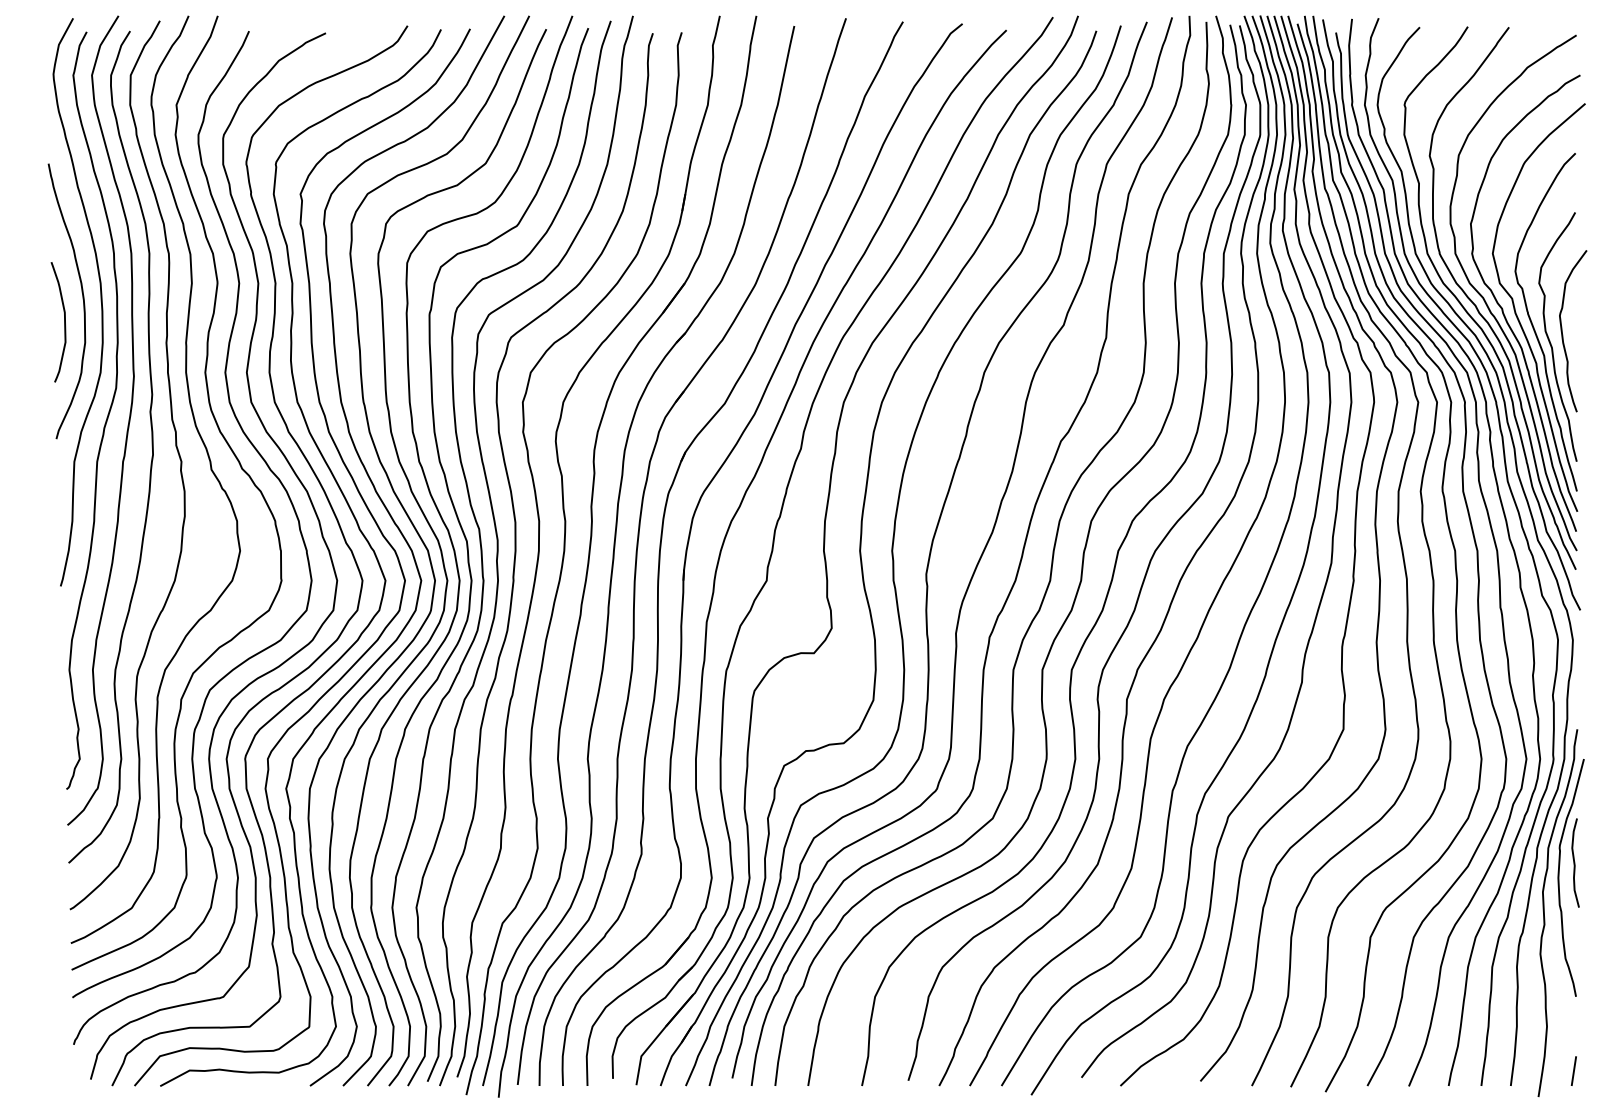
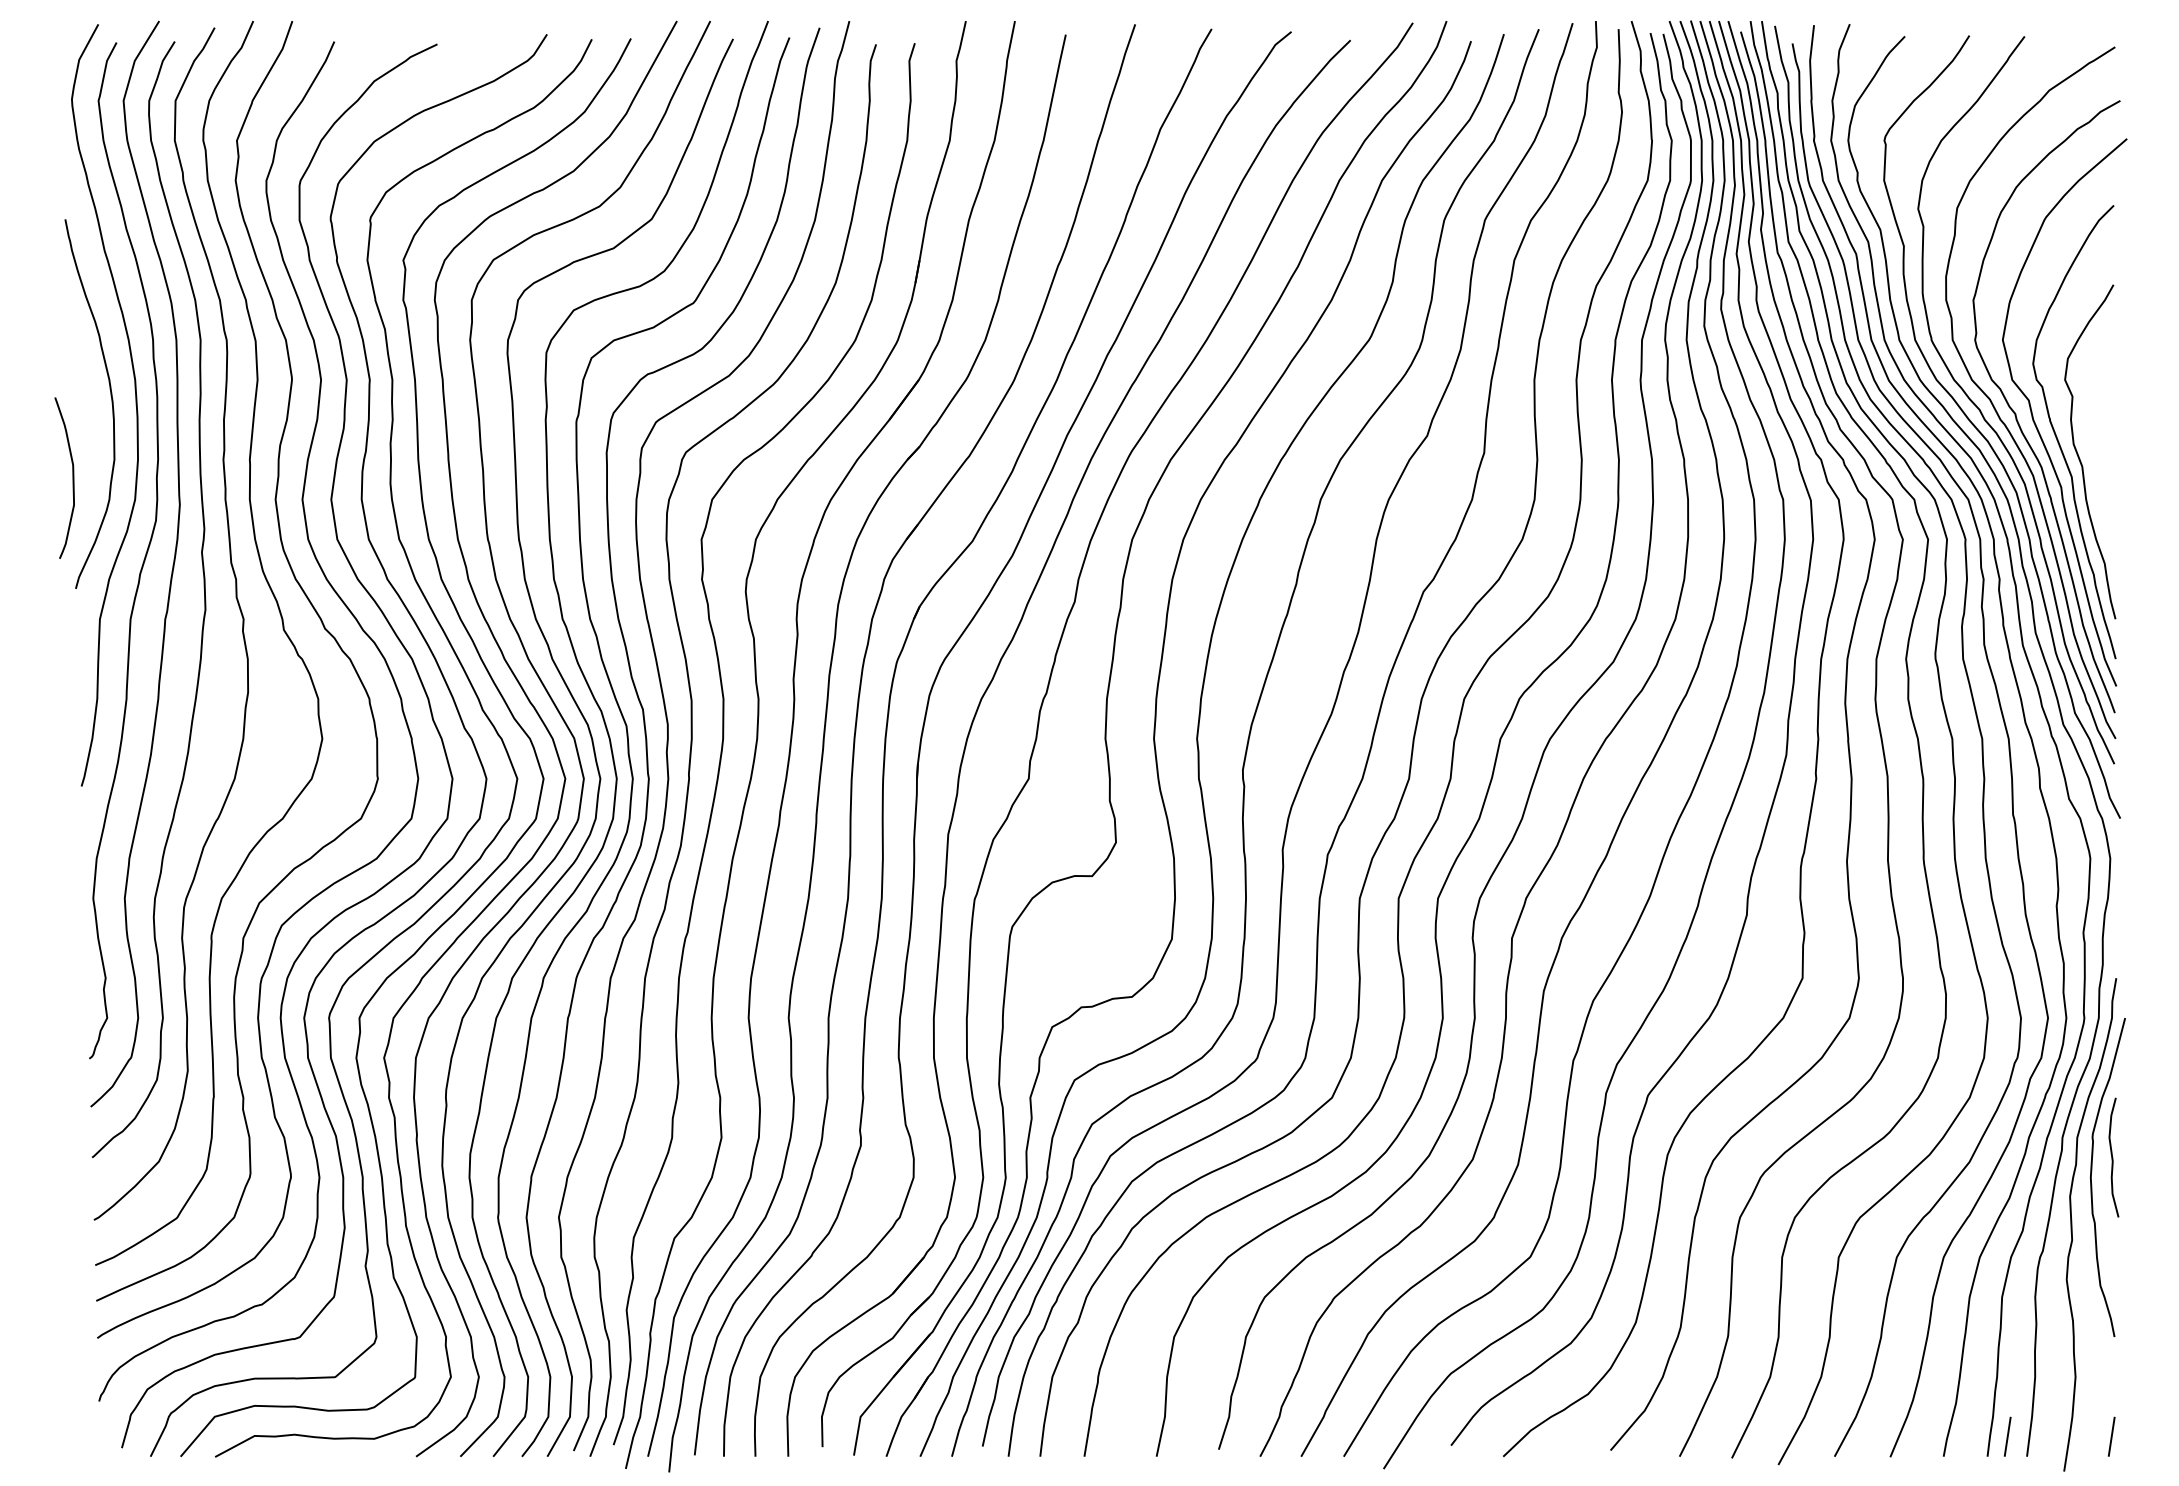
curve: (64, 321) -> (72, 477), moved
curve: (1562, 330) -> (2096, 443), removed
line: (1496, 1070) -> (2007, 1436), added

